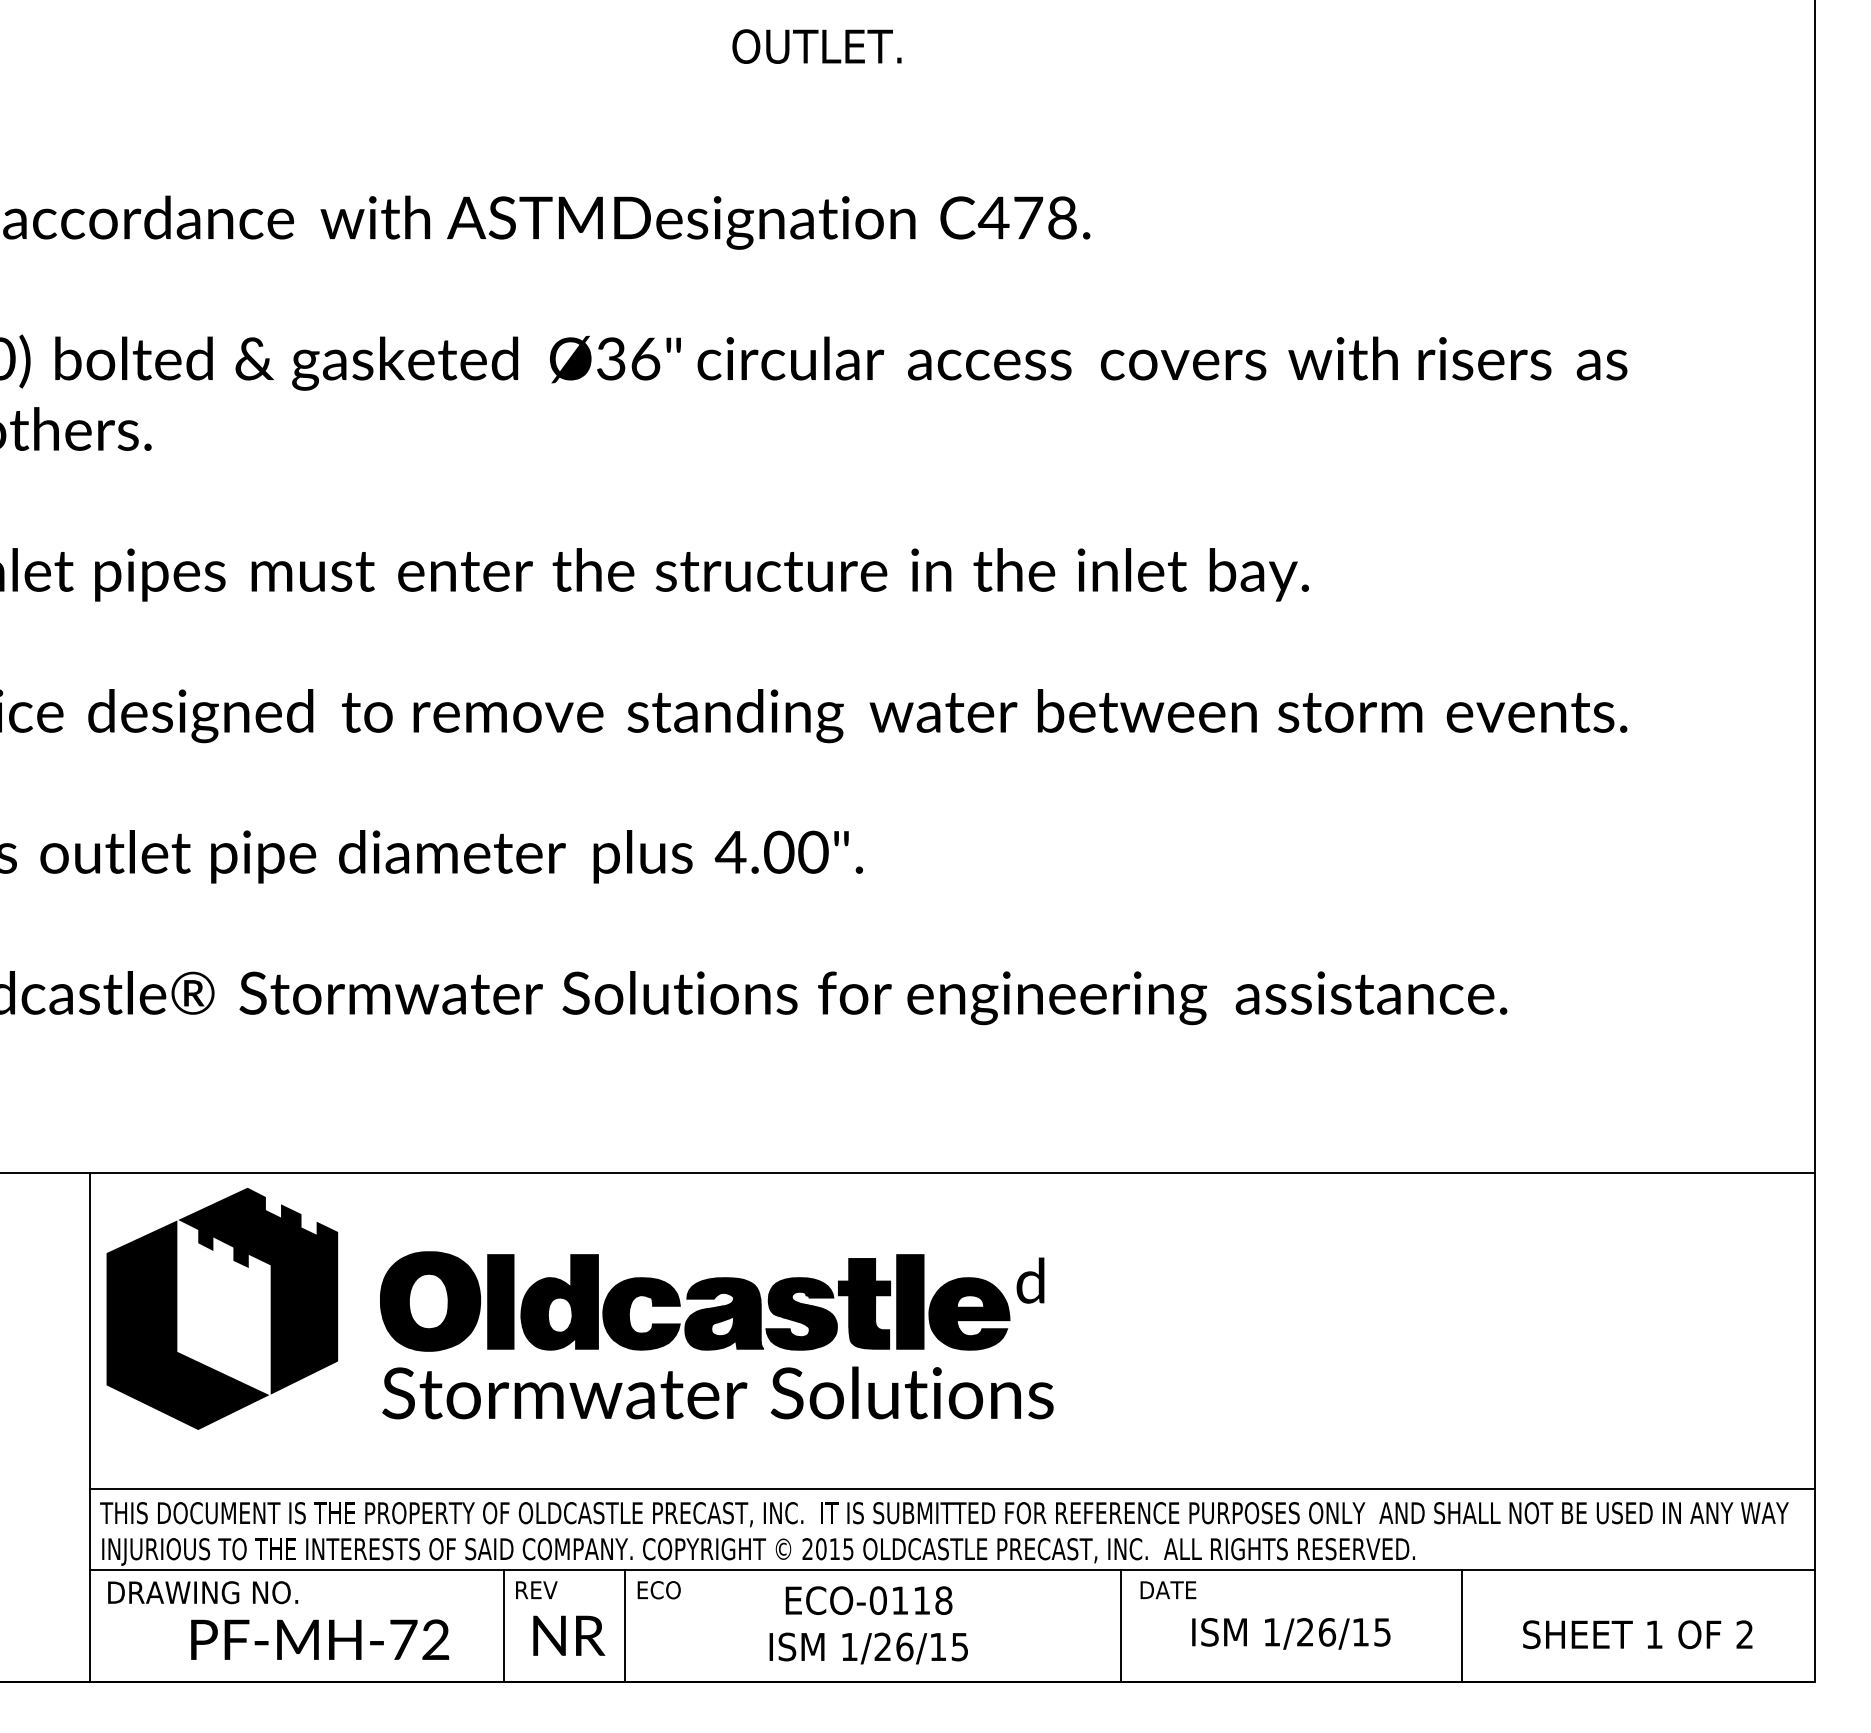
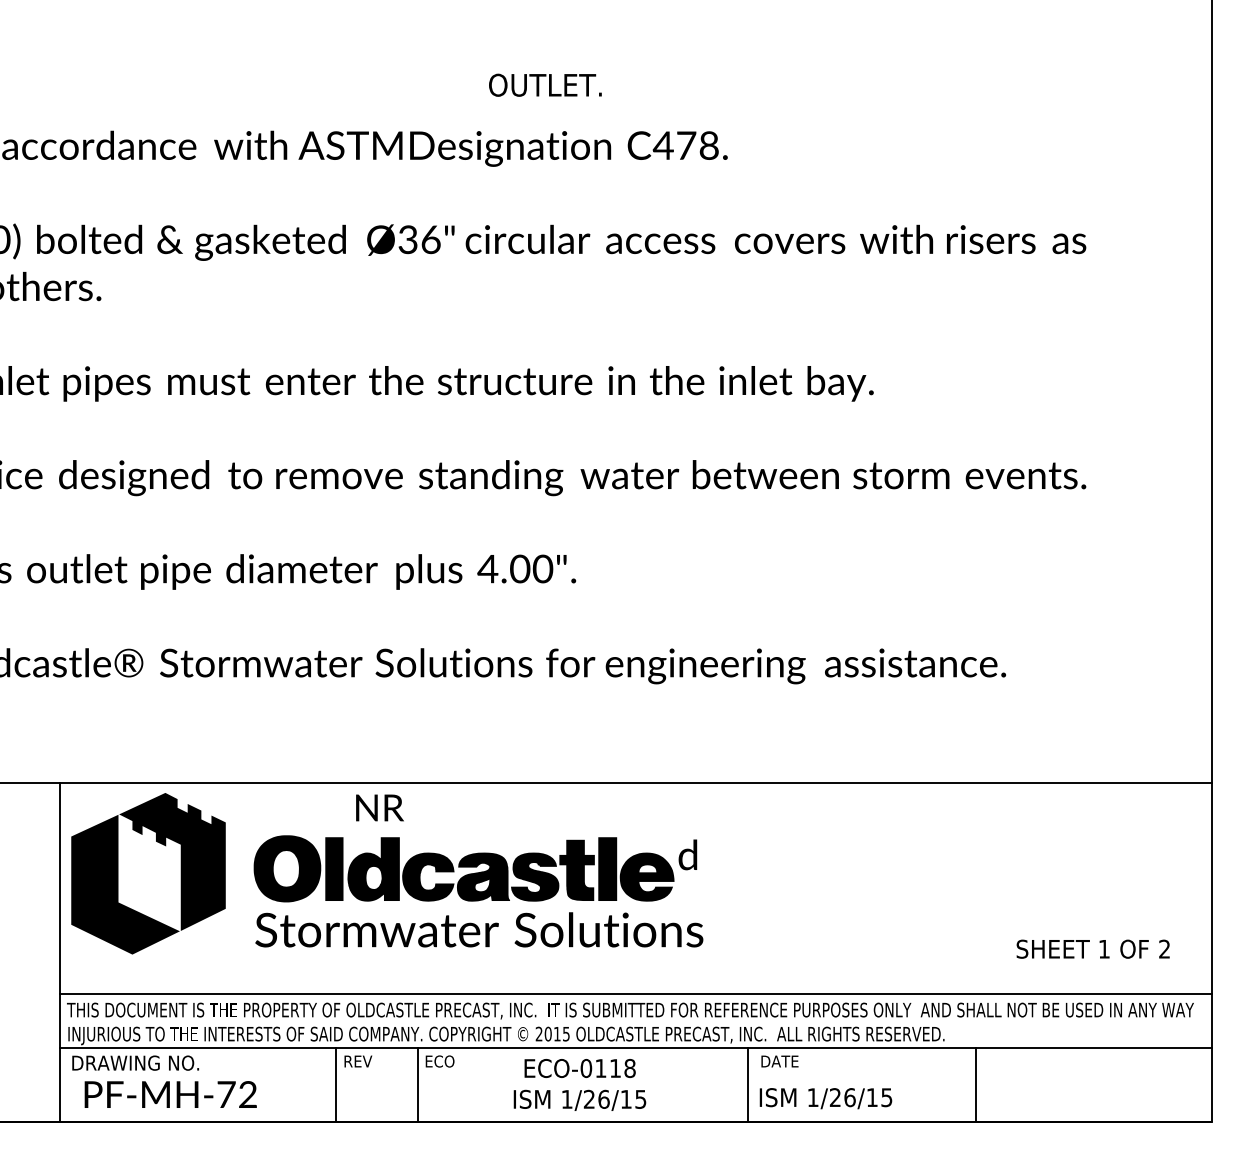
text: (817, 45) -> (545, 84), moved
text: (1290, 1633) -> (825, 1098), moved
text: (1636, 1633) -> (1092, 948), moved
text: (568, 1635) -> (379, 807), moved
text: (319, 1639) -> (170, 1094), moved

